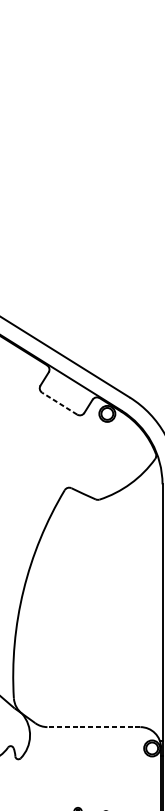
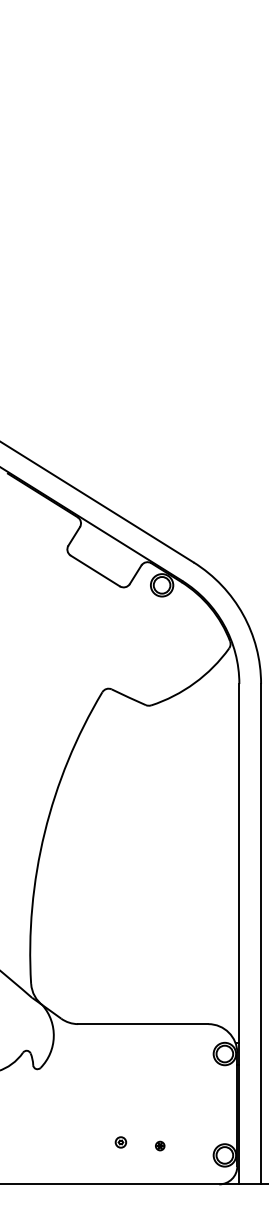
line: (59, 404) -> (95, 571), dashed -> solid
line: (93, 727) -> (142, 1024), dashed -> solid

